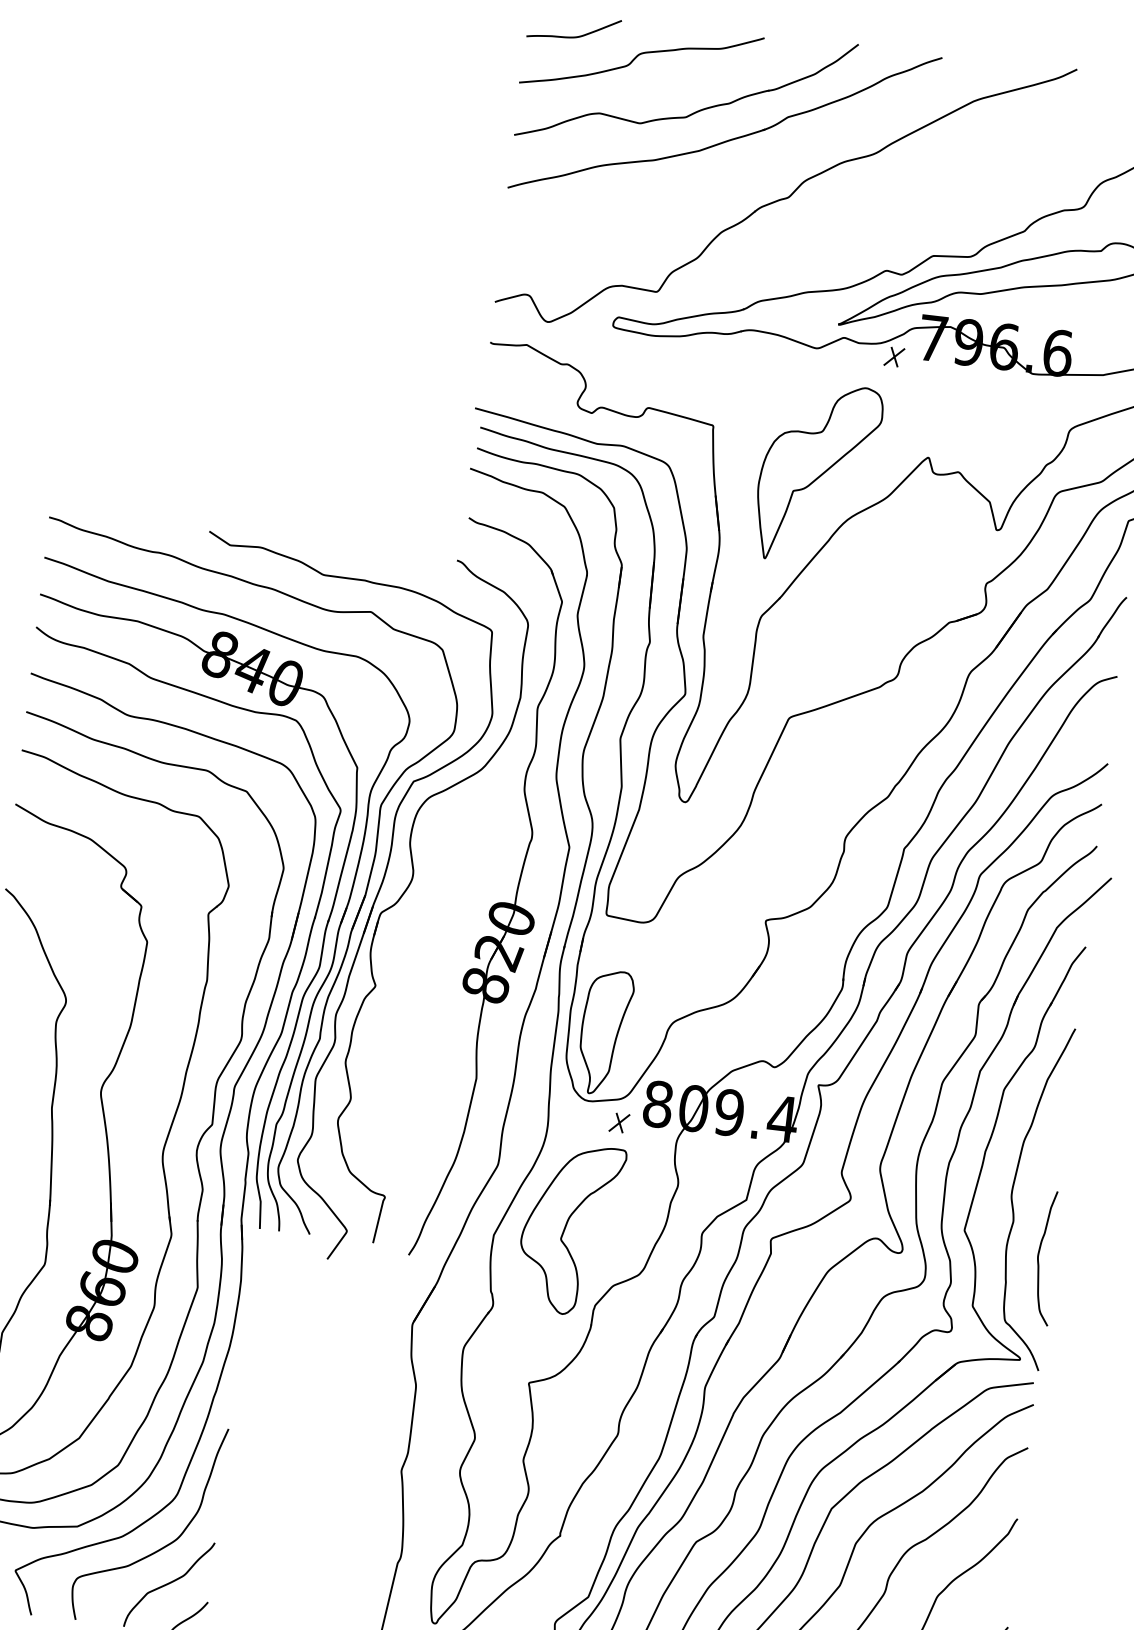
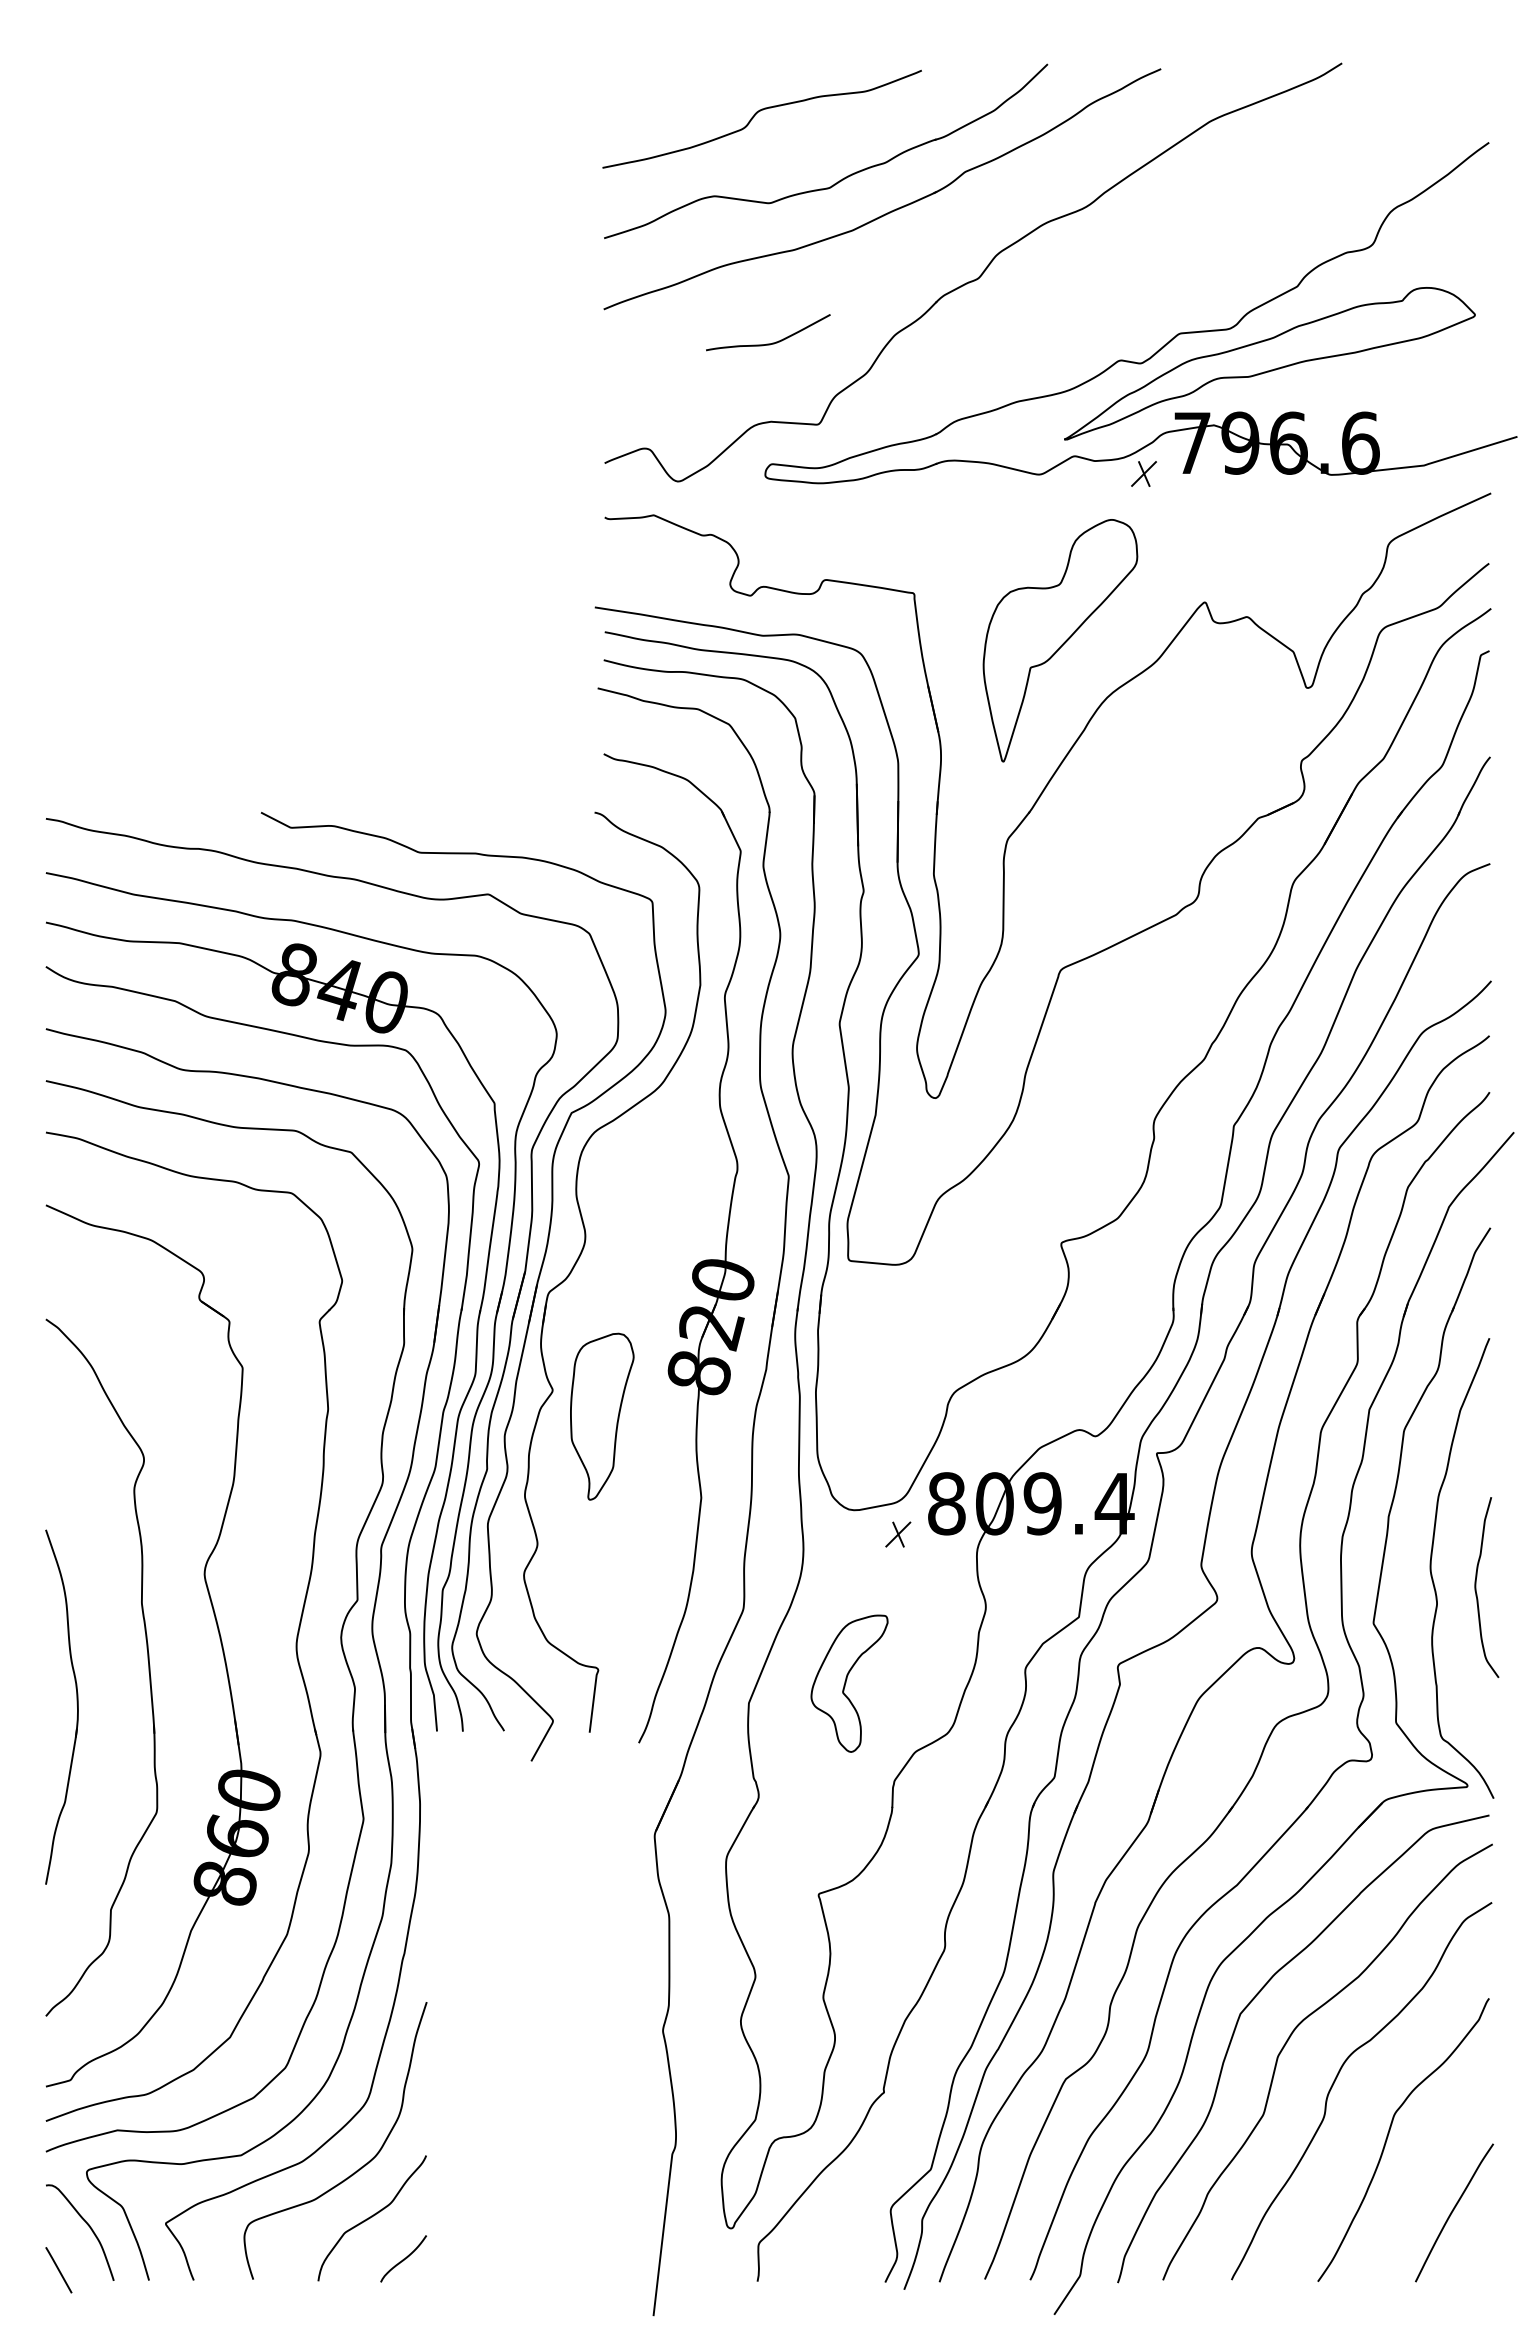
curve: (576, 36) -> (772, 342), moved
part: (605, 1032) -> (602, 1416), moved
part: (570, 1229) -> (849, 1683), size x0.6
curve: (1038, 1257) -> (1476, 1587), moved

